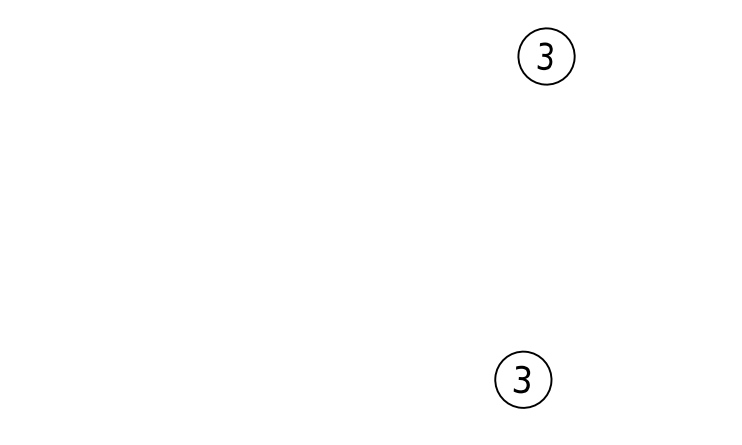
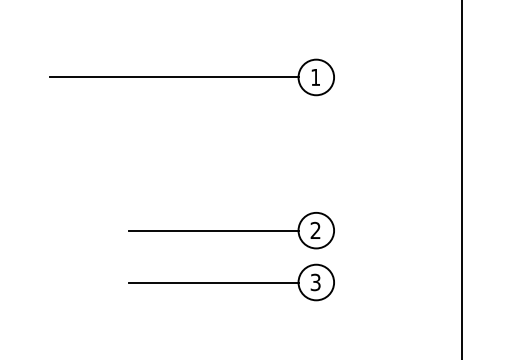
line: (321, 40) -> (173, 77), added
text: (545, 56) -> (315, 77), 3 -> 1
part: (395, 288) -> (231, 230), added
line: (361, 368) -> (213, 282), added

